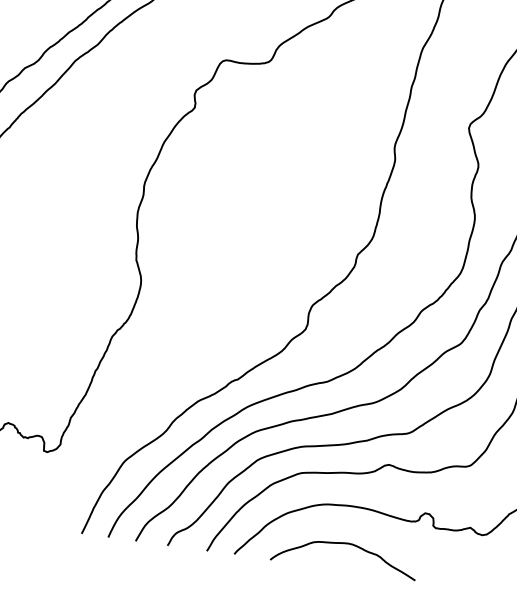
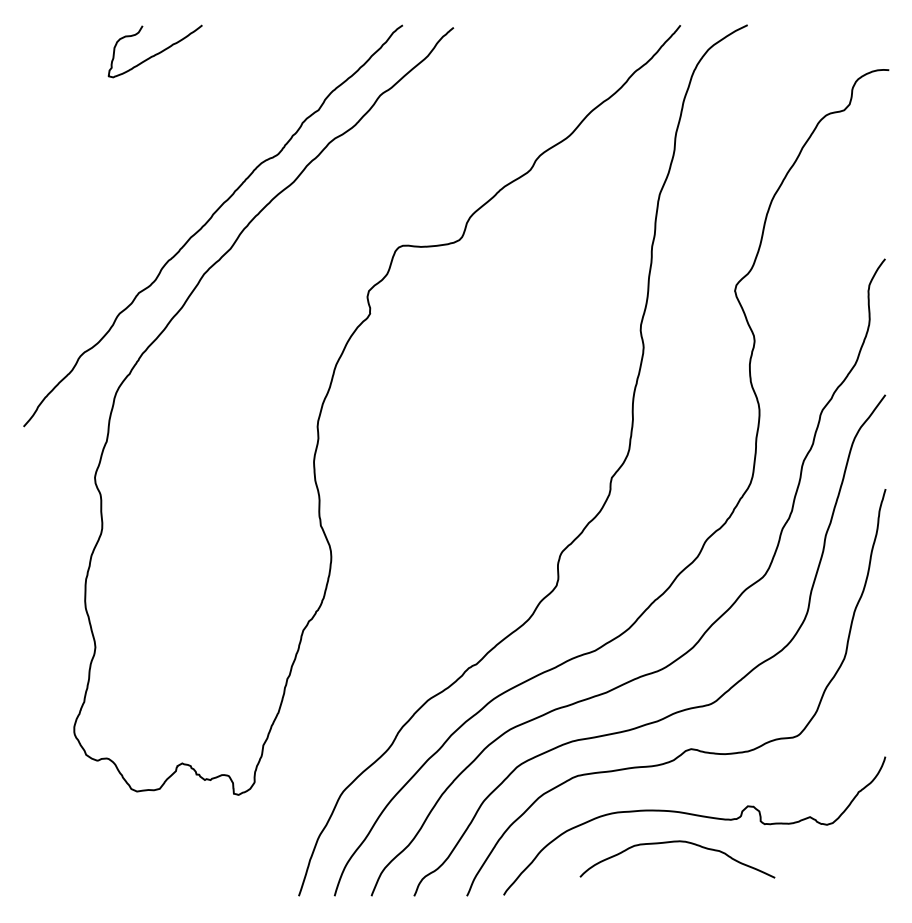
curve: (346, 544) -> (677, 842), moved

